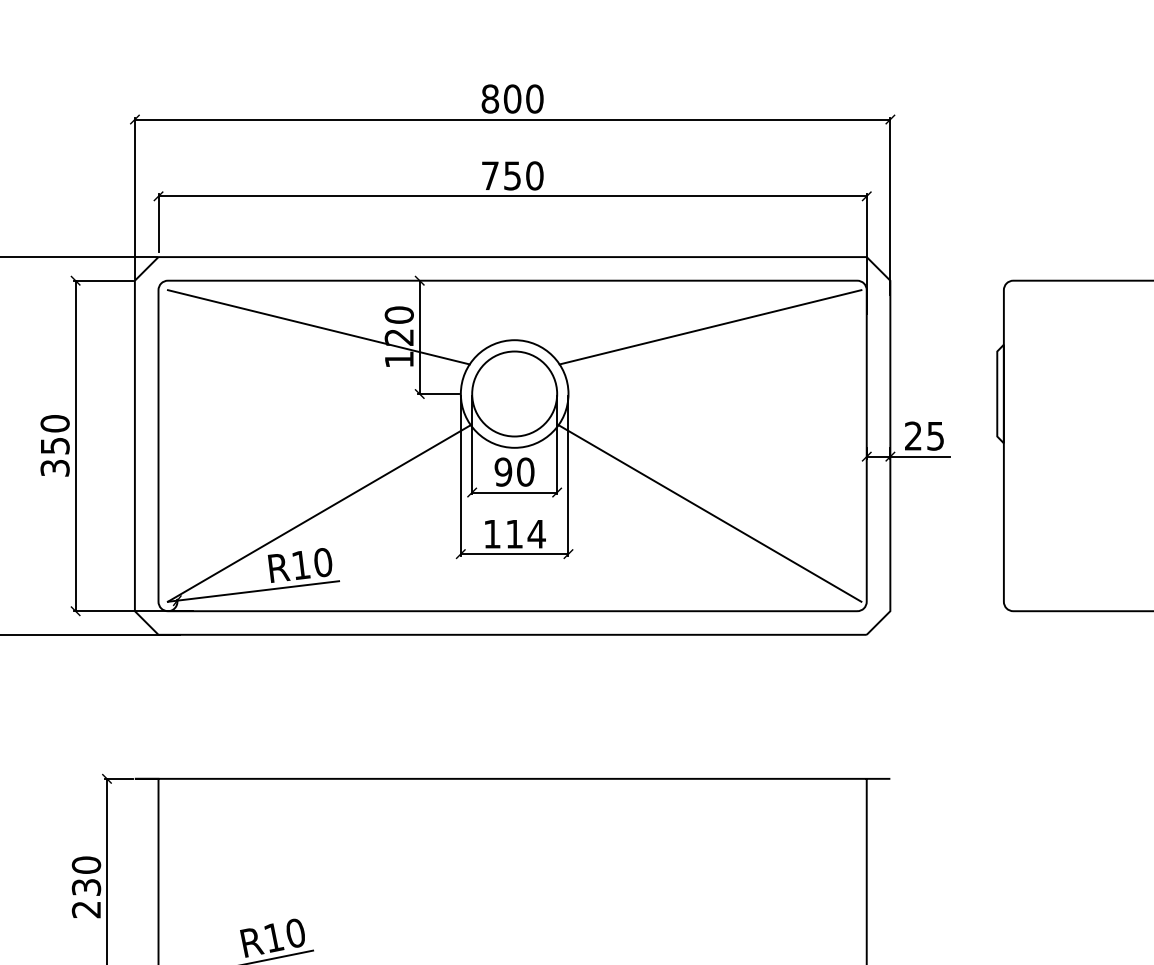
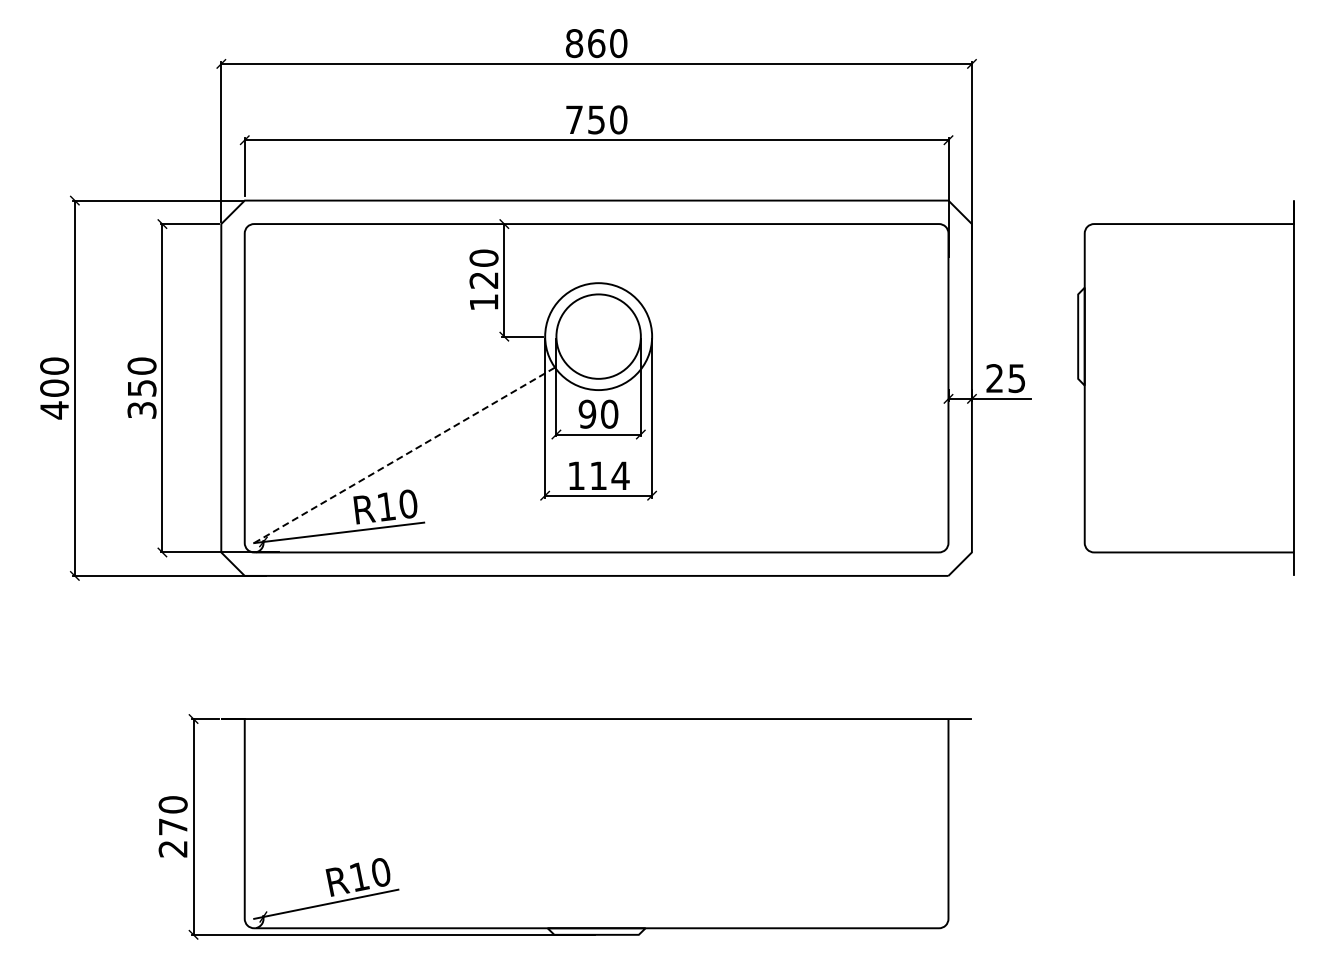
text: (512, 99) -> (596, 43), 800 -> 860
line: (318, 327) -> (403, 270), removed
line: (710, 327) -> (793, 270), removed
line: (320, 513) -> (405, 455), solid -> dashed
line: (709, 513) -> (792, 455), removed
text: (85, 887) -> (172, 826), 230 -> 270

